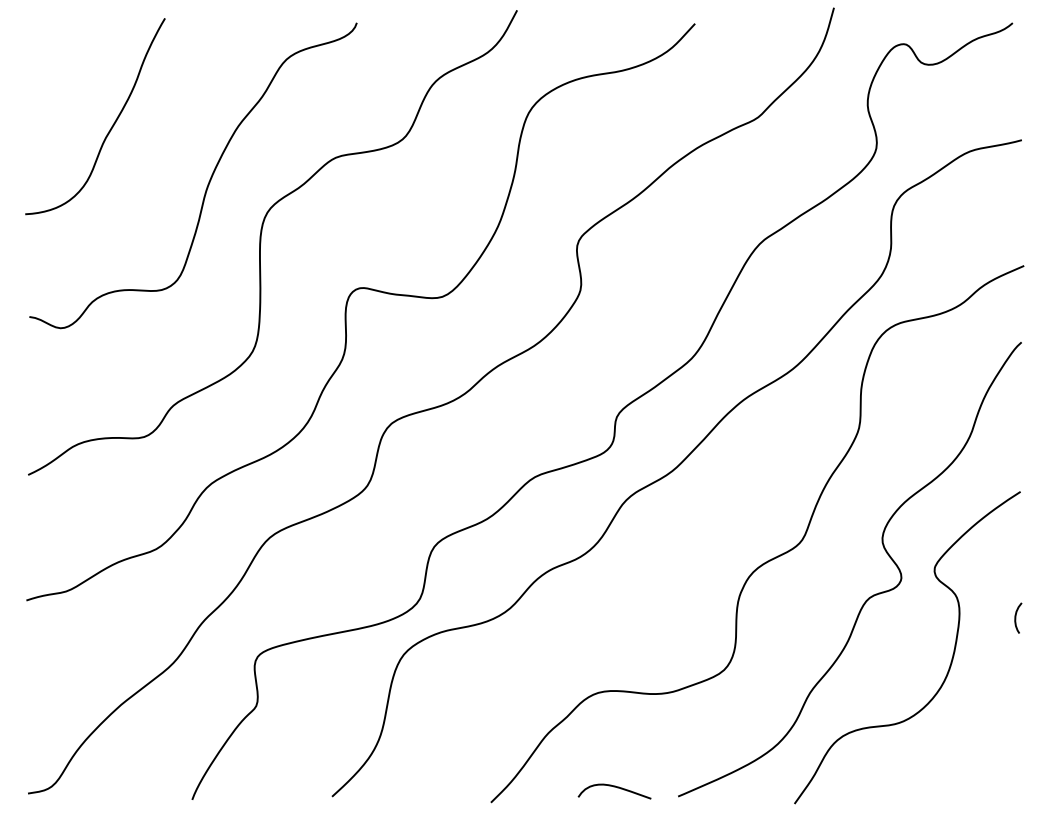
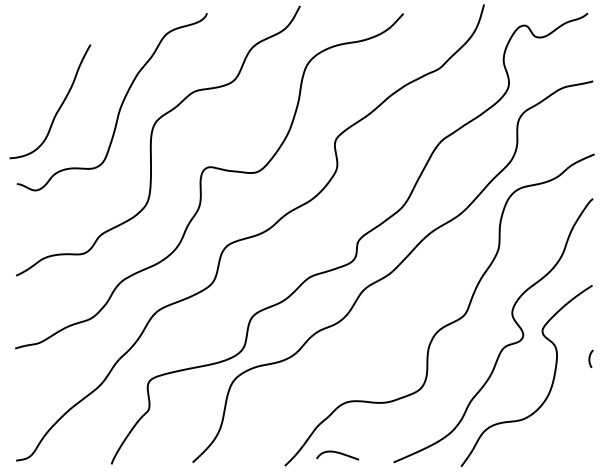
curve: (111, 124) -> (59, 106), moved
curve: (614, 788) -> (337, 453), moved

